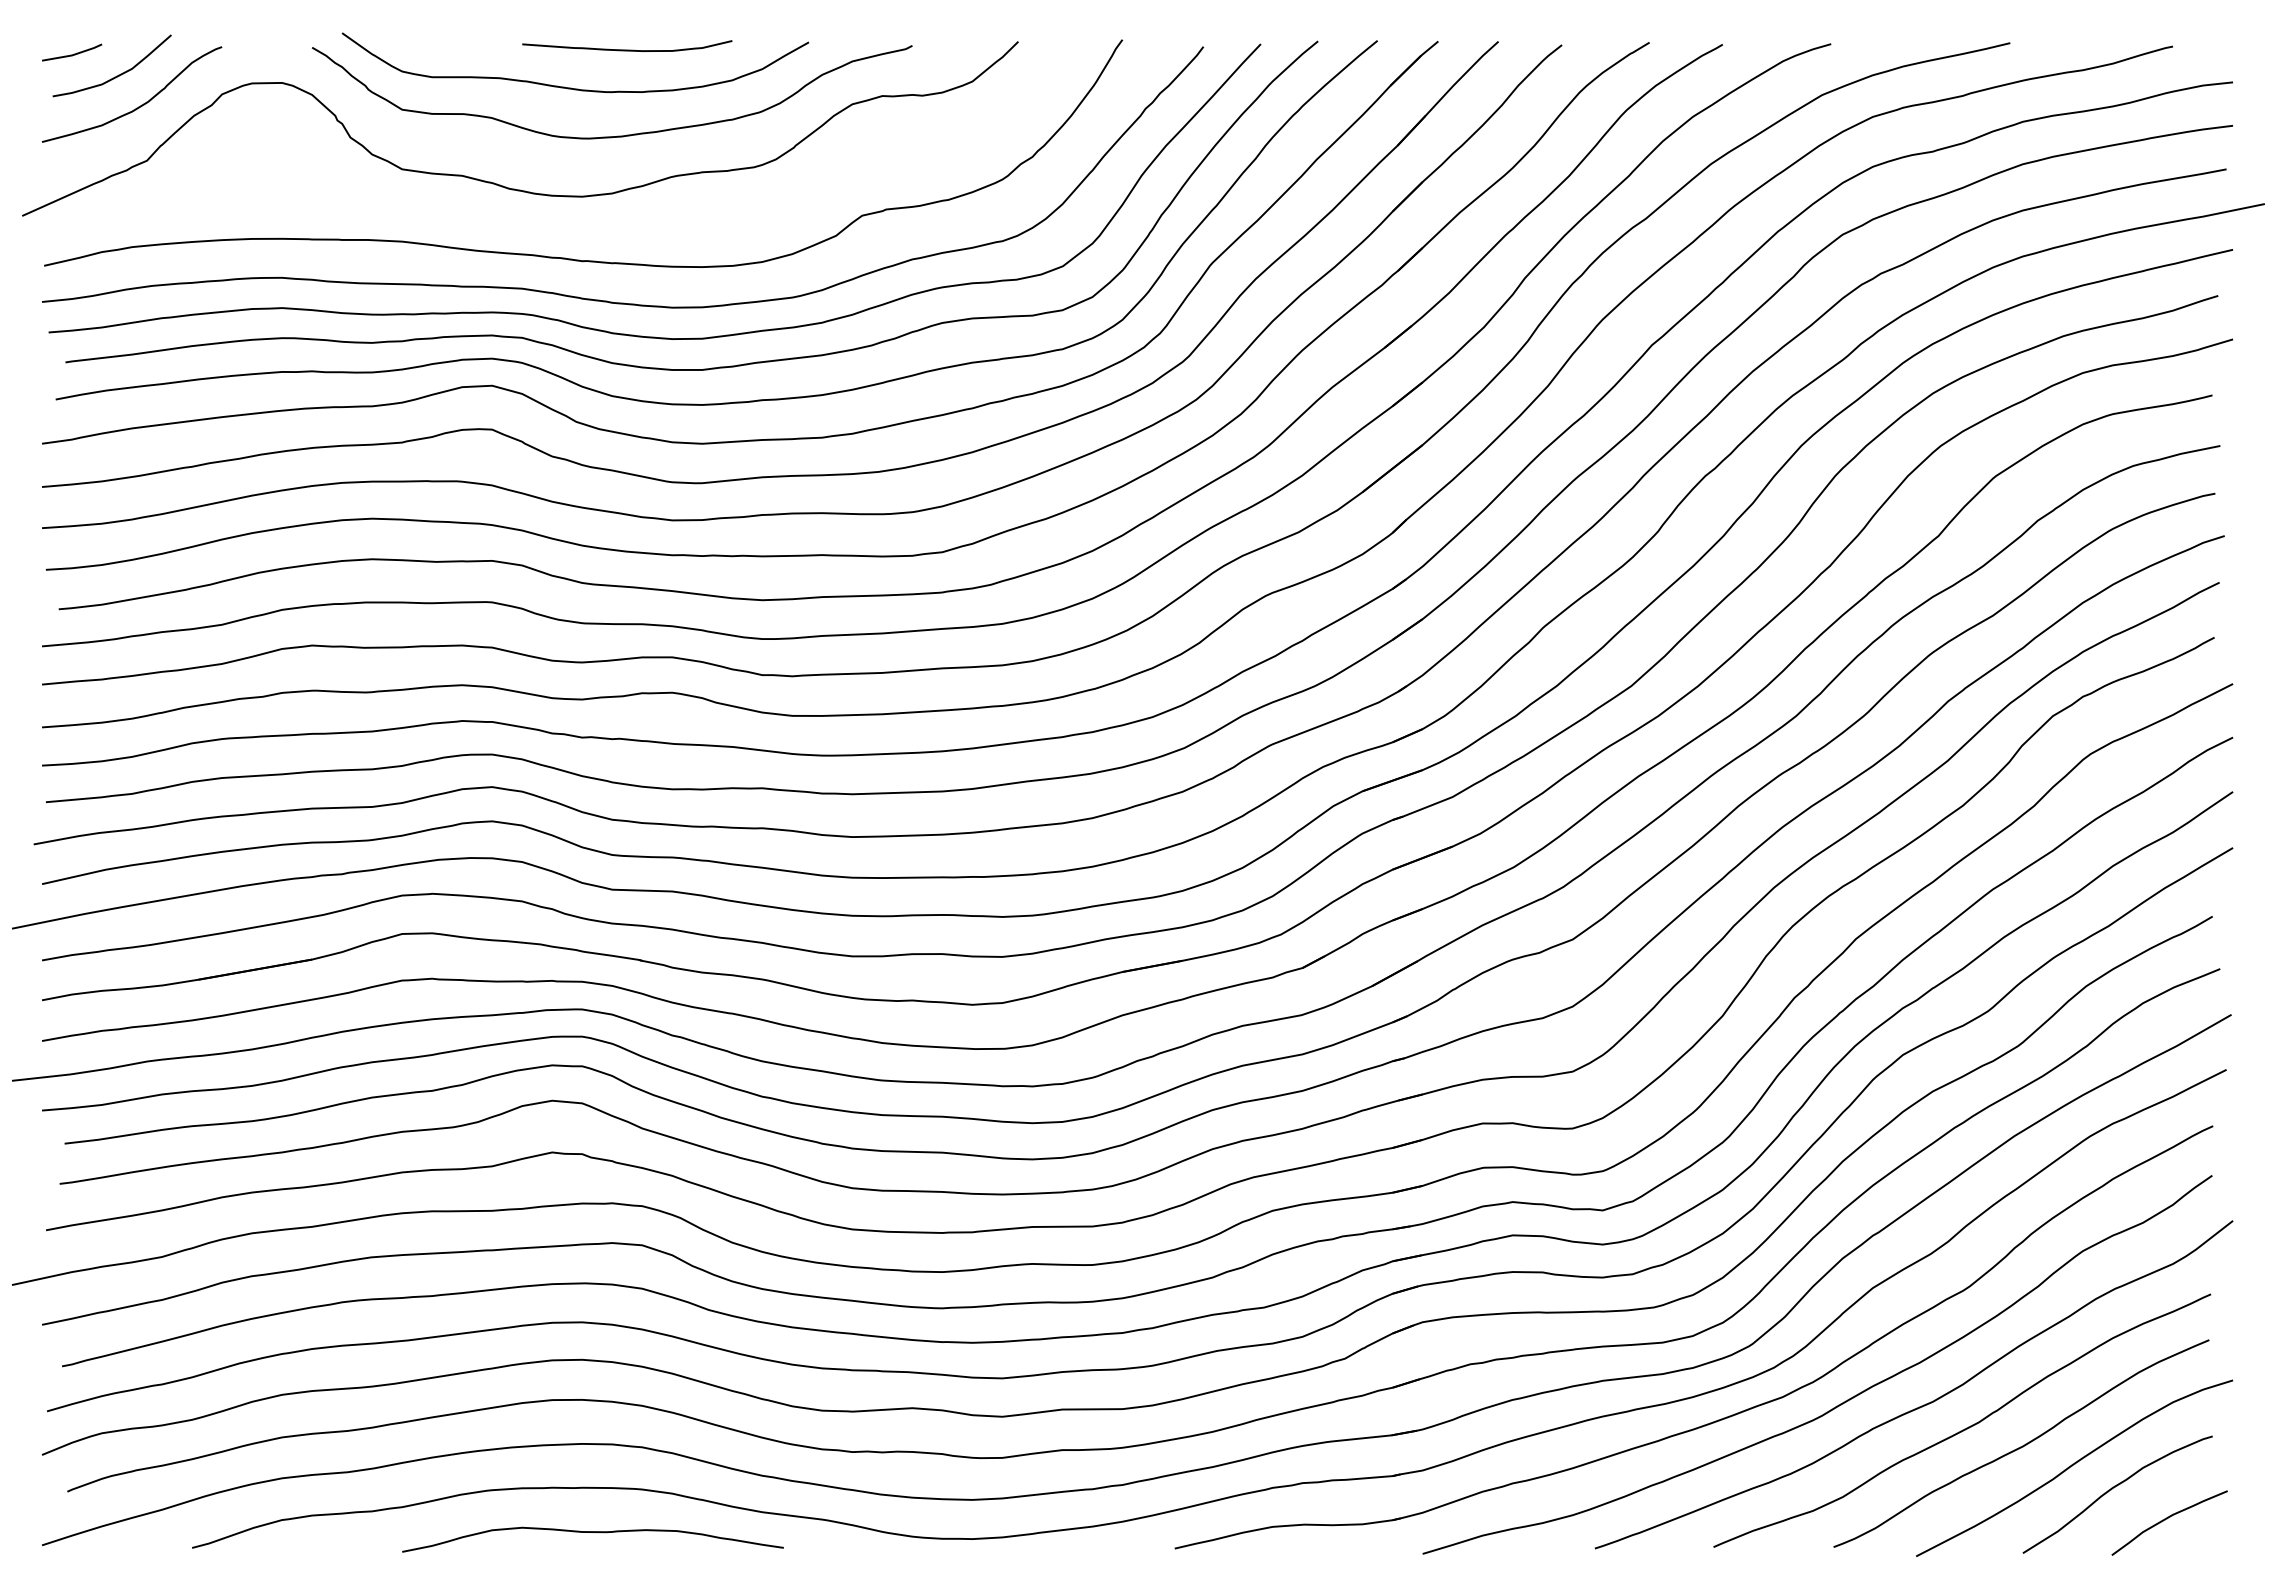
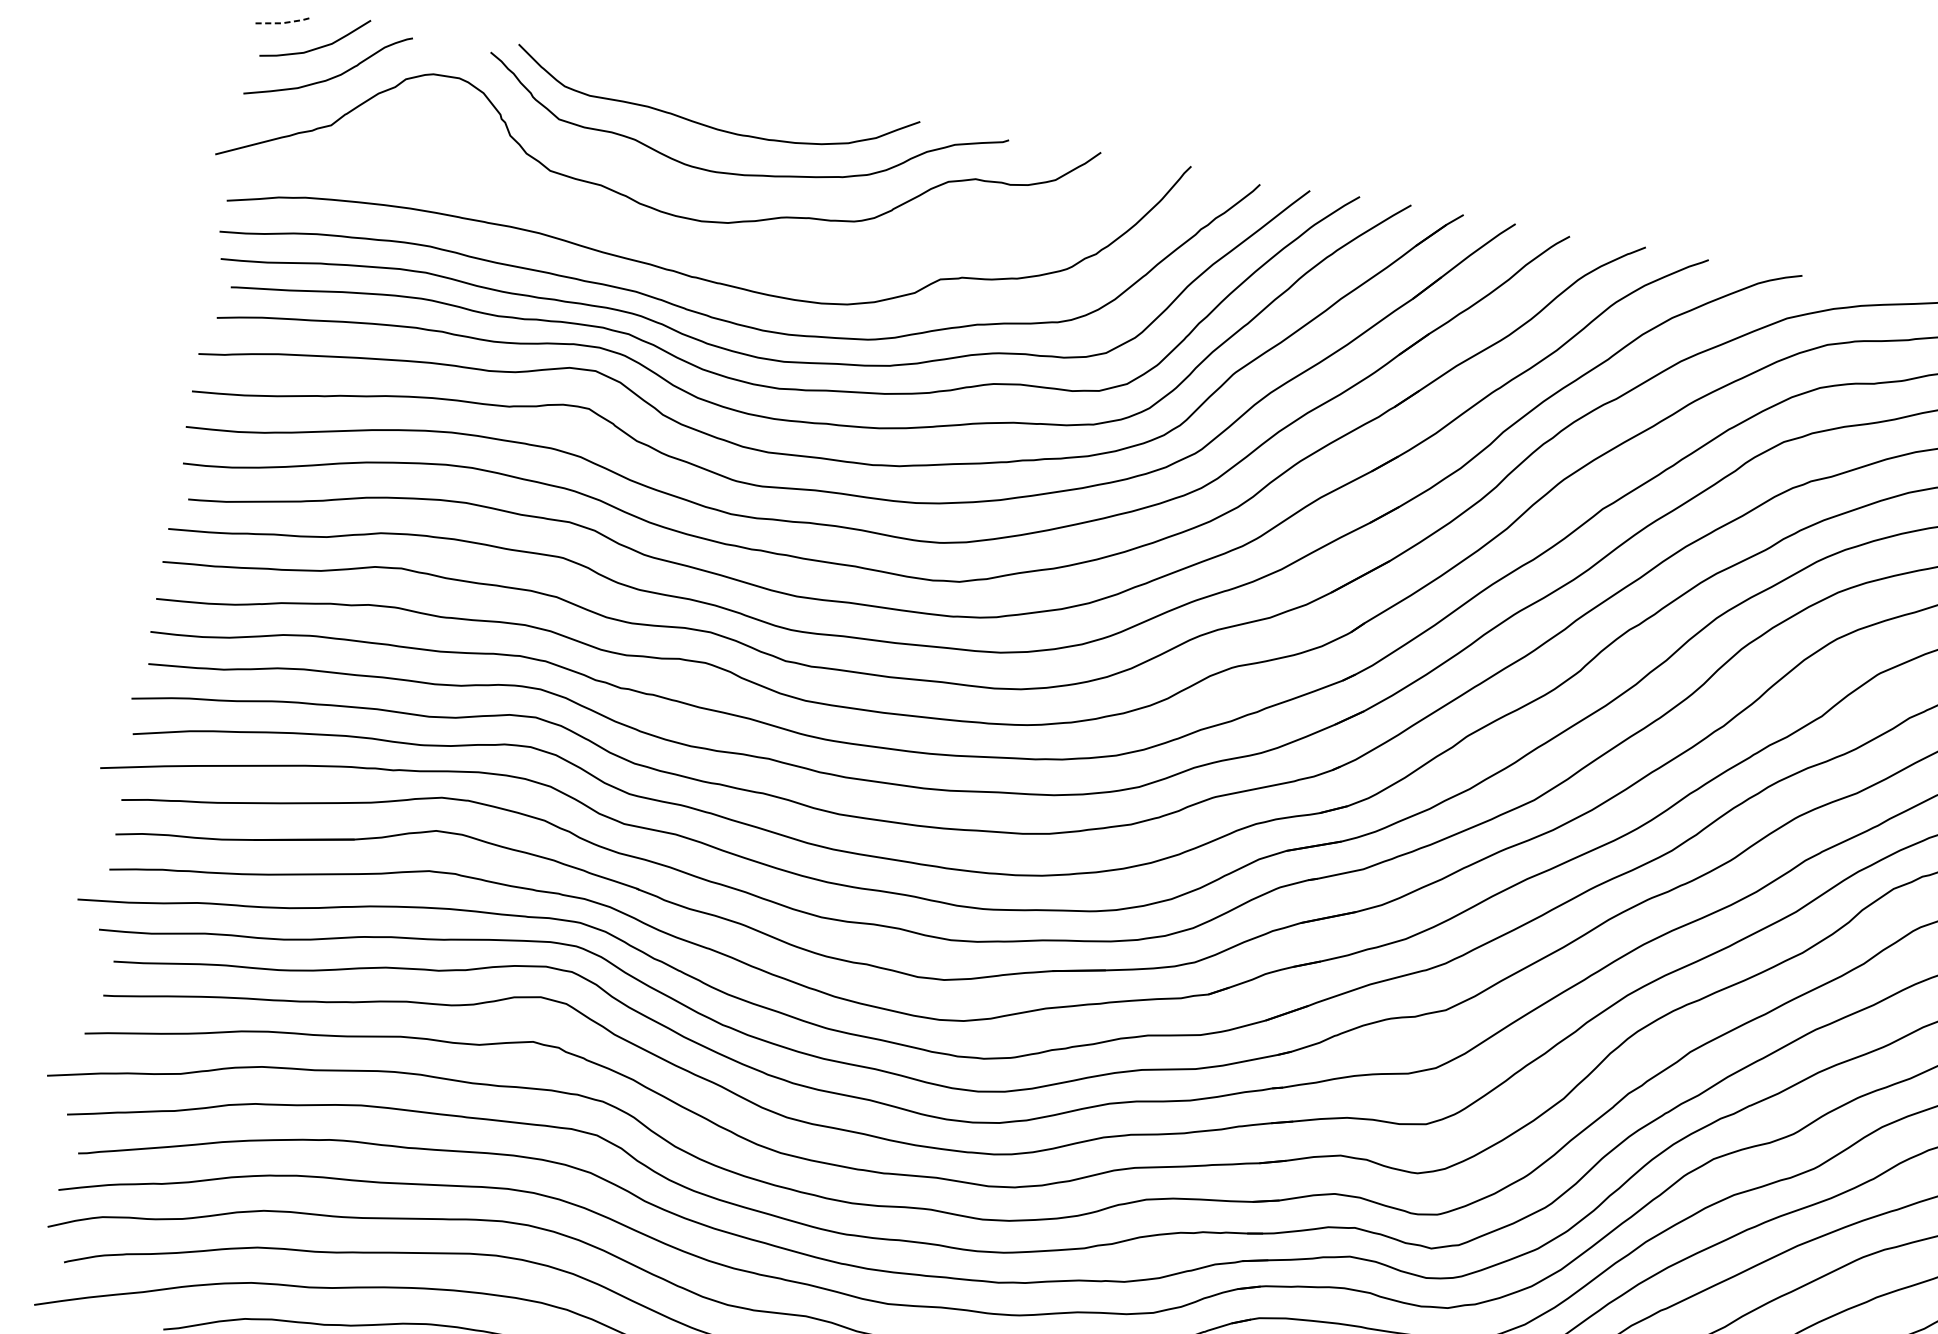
curve: (627, 49) -> (762, 100), removed
line: (72, 55) -> (282, 23), solid -> dashed

